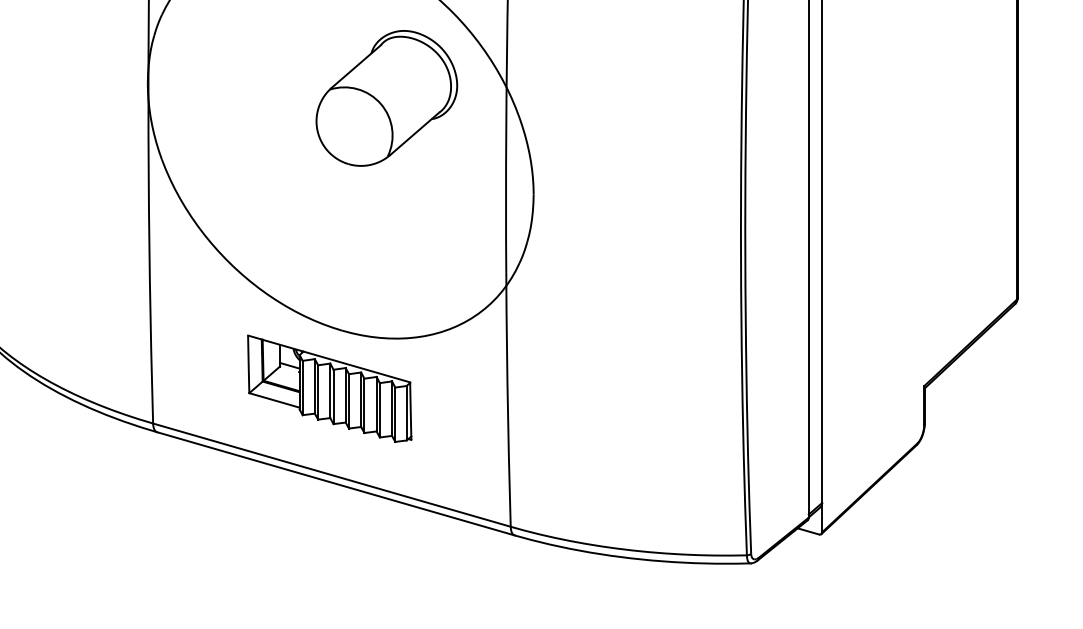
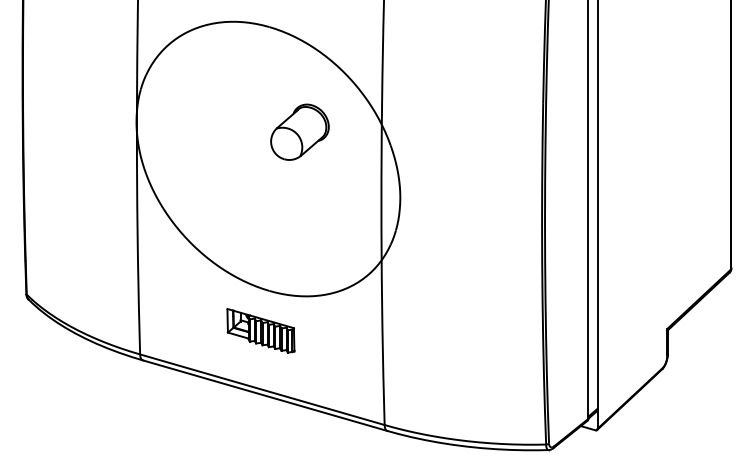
part: (386, 98) -> (299, 132), size x0.6
part: (329, 388) -> (260, 330), size x0.6

